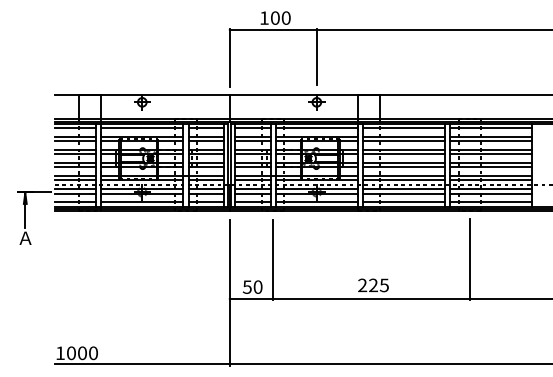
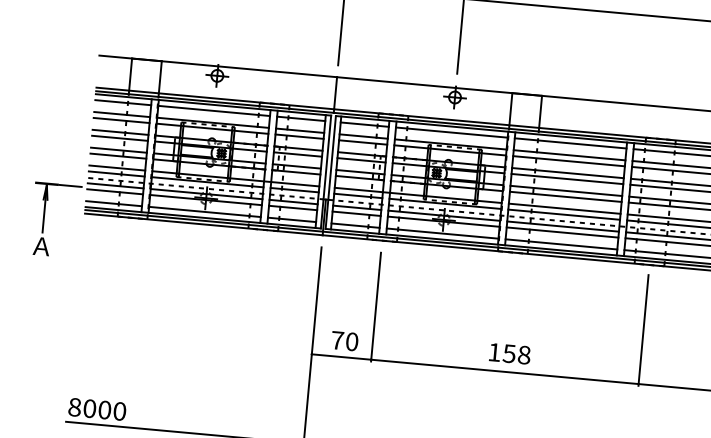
text: (373, 285) -> (509, 353), 225 -> 158
text: (246, 286) -> (336, 339), 50 -> 70
text: (60, 353) -> (74, 407), 1000 -> 8000

